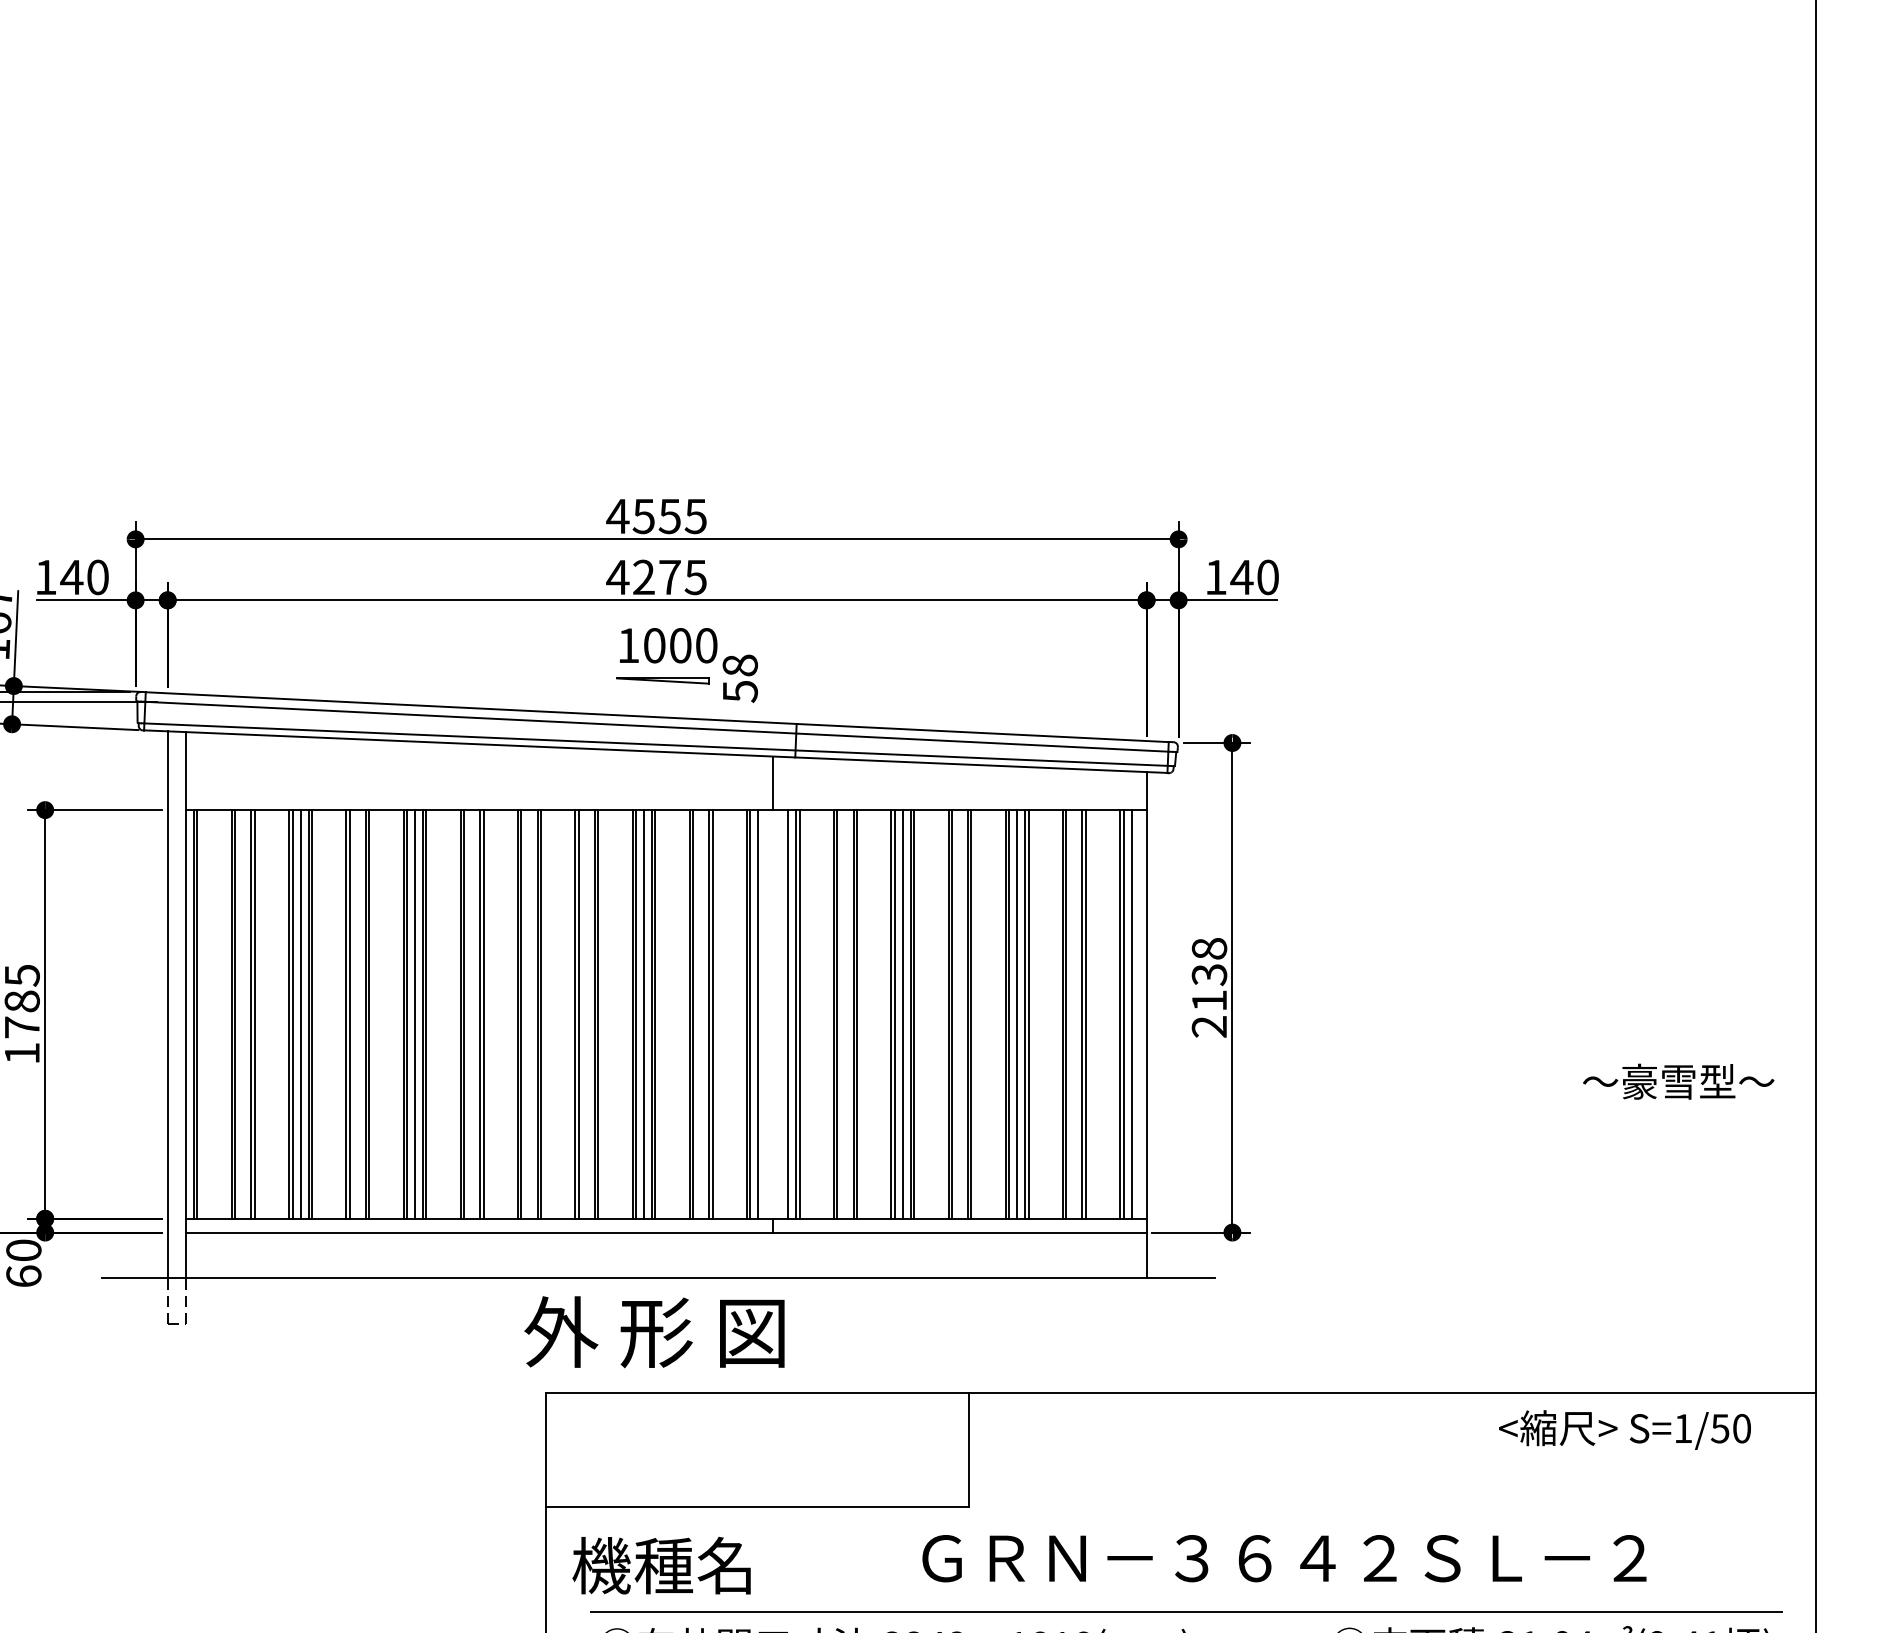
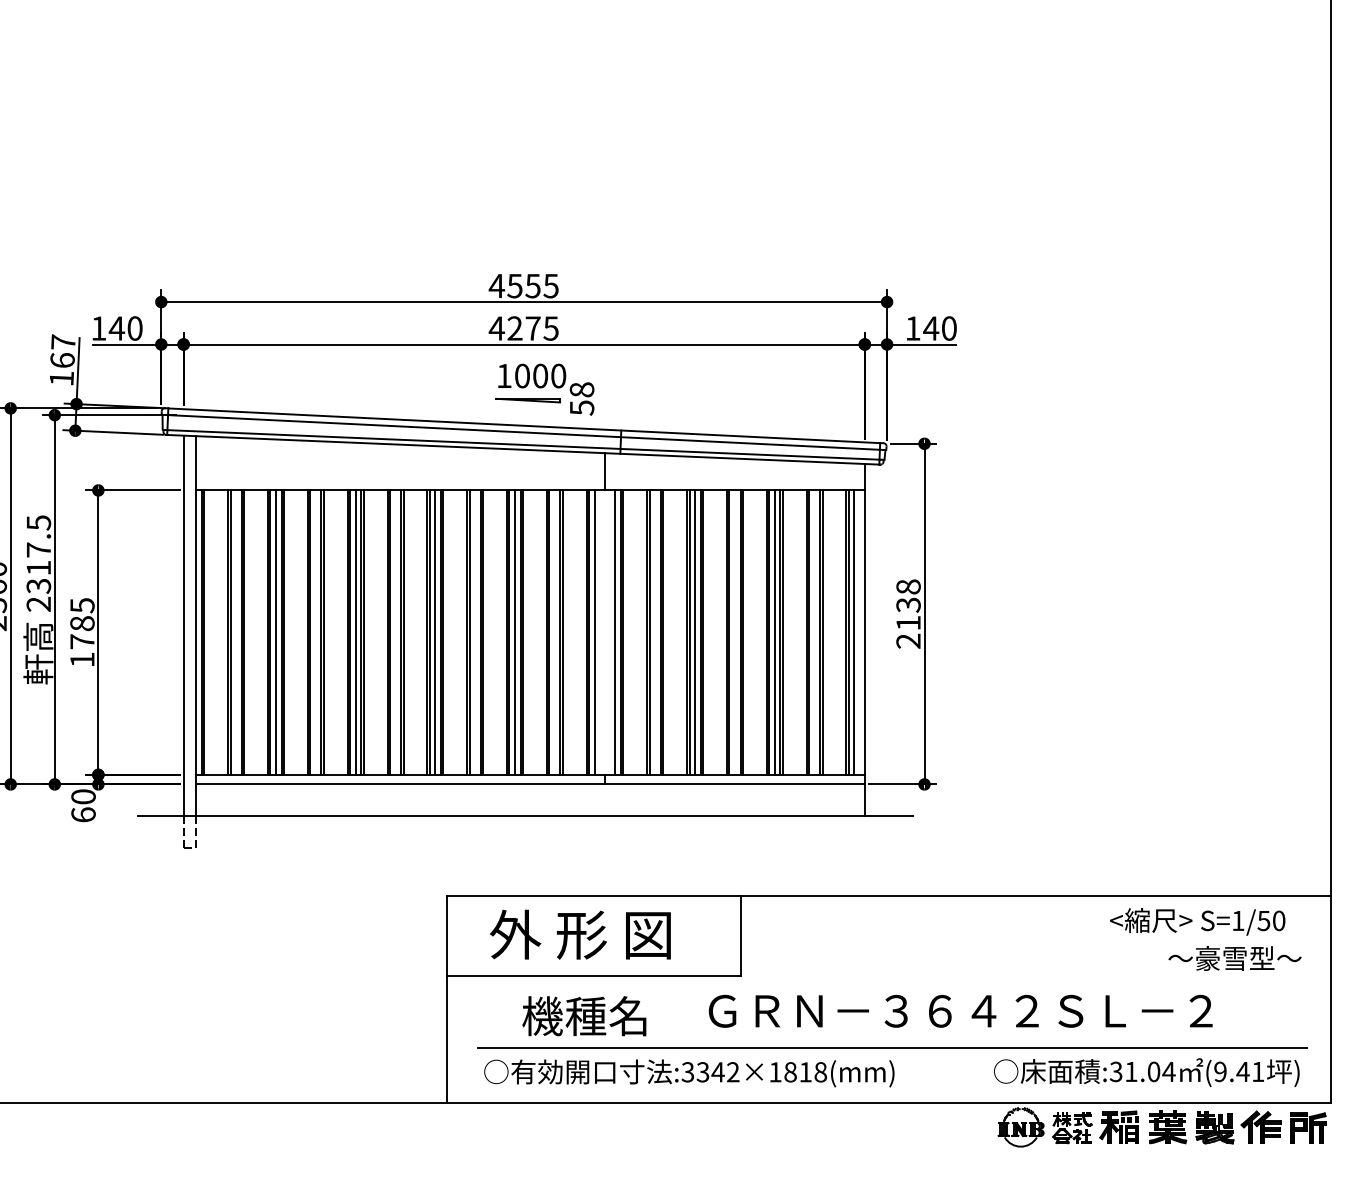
line: (529, 1014) -> (435, 632), added
text: (1677, 1081) -> (1234, 958), moved
text: (654, 1331) -> (580, 934), moved
text: (661, 1566) -> (584, 1016), moved

